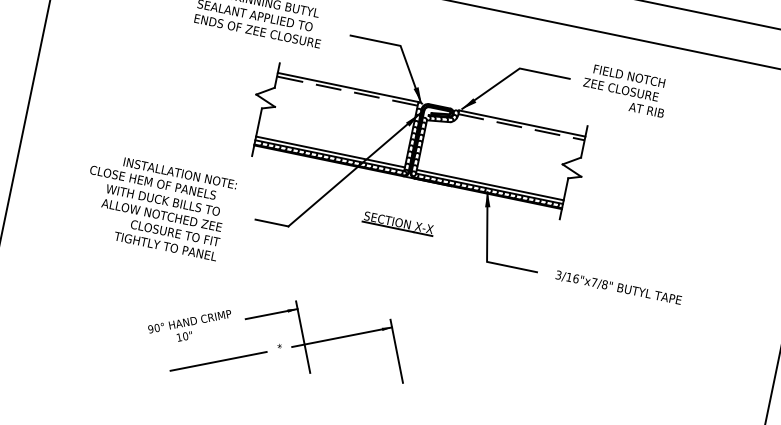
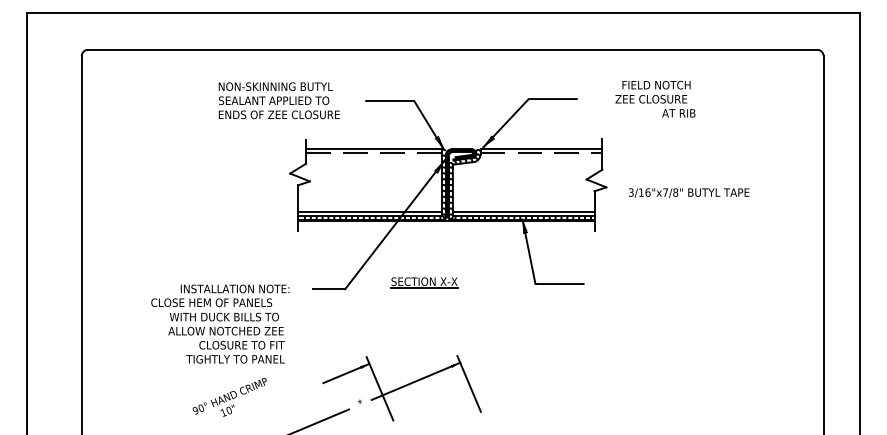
text: (625, 89) -> (655, 98), moved
text: (157, 206) -> (220, 323), moved
part: (398, 223) -> (424, 282), moved
text: (618, 287) -> (688, 192), moved
text: (188, 322) -> (229, 397), moved

